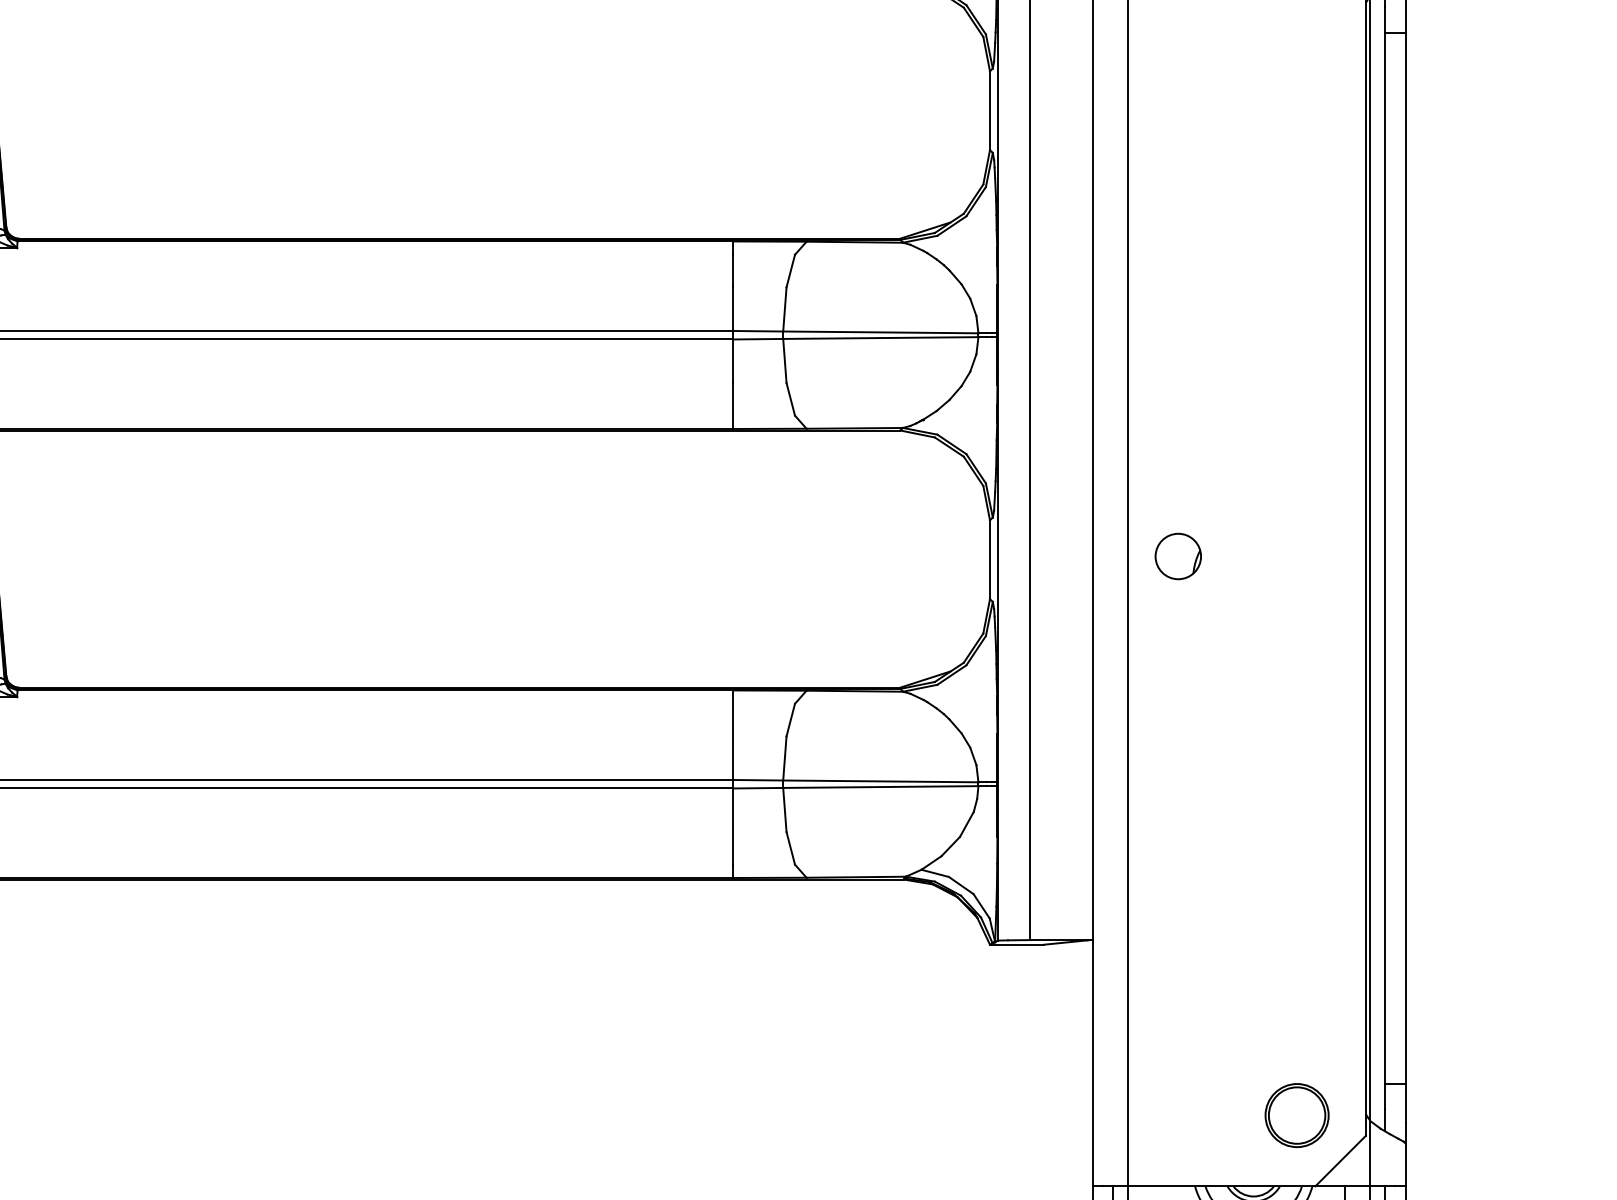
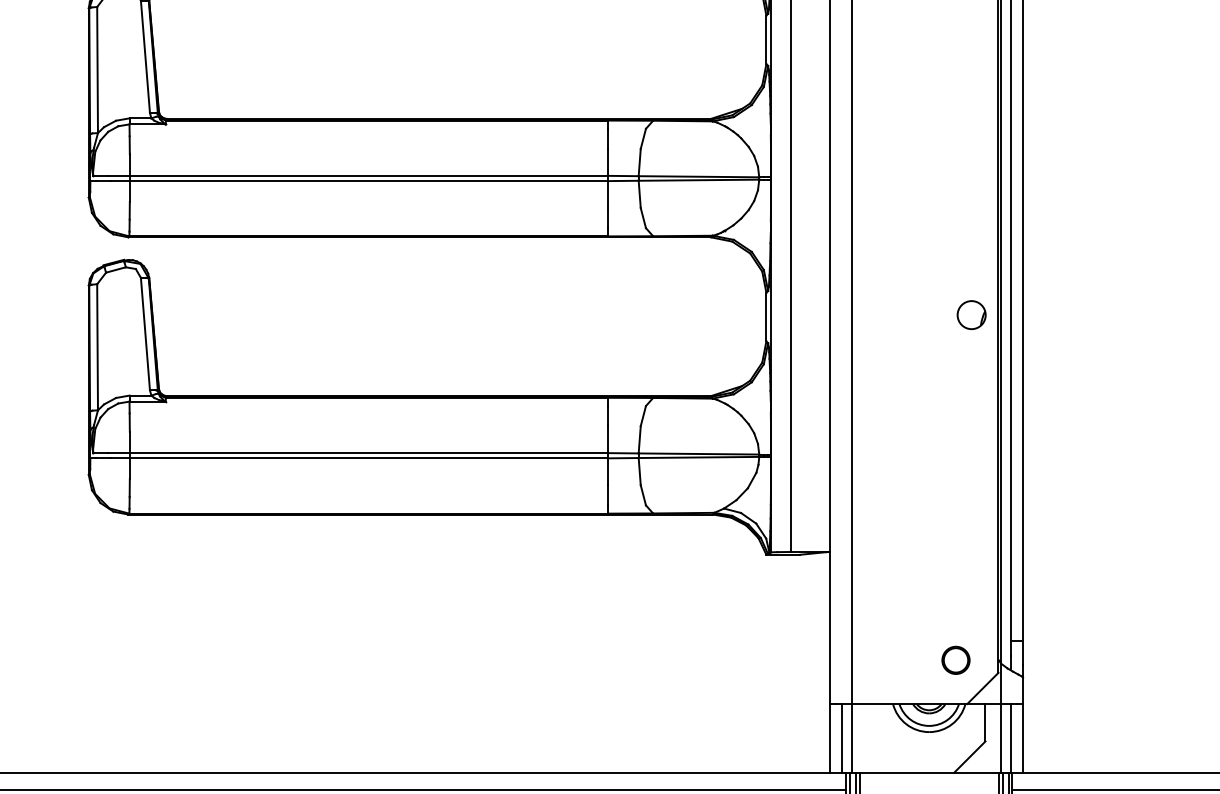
part: (1178, 555) -> (971, 314), moved
part: (1296, 1115) -> (955, 660), size x0.7

